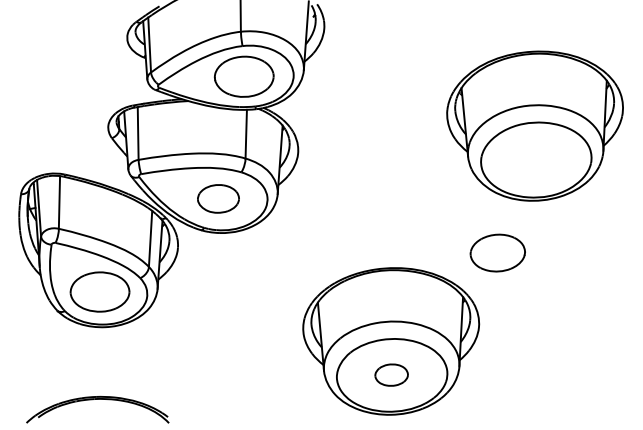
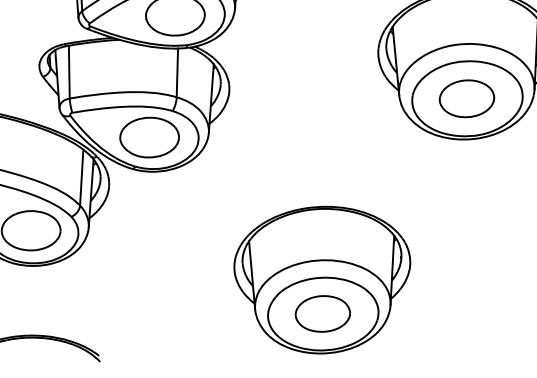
part: (218, 198) -> (149, 137), size x1.43
part: (497, 252) -> (466, 98), moved
part: (391, 374) -> (322, 313), size x1.67

